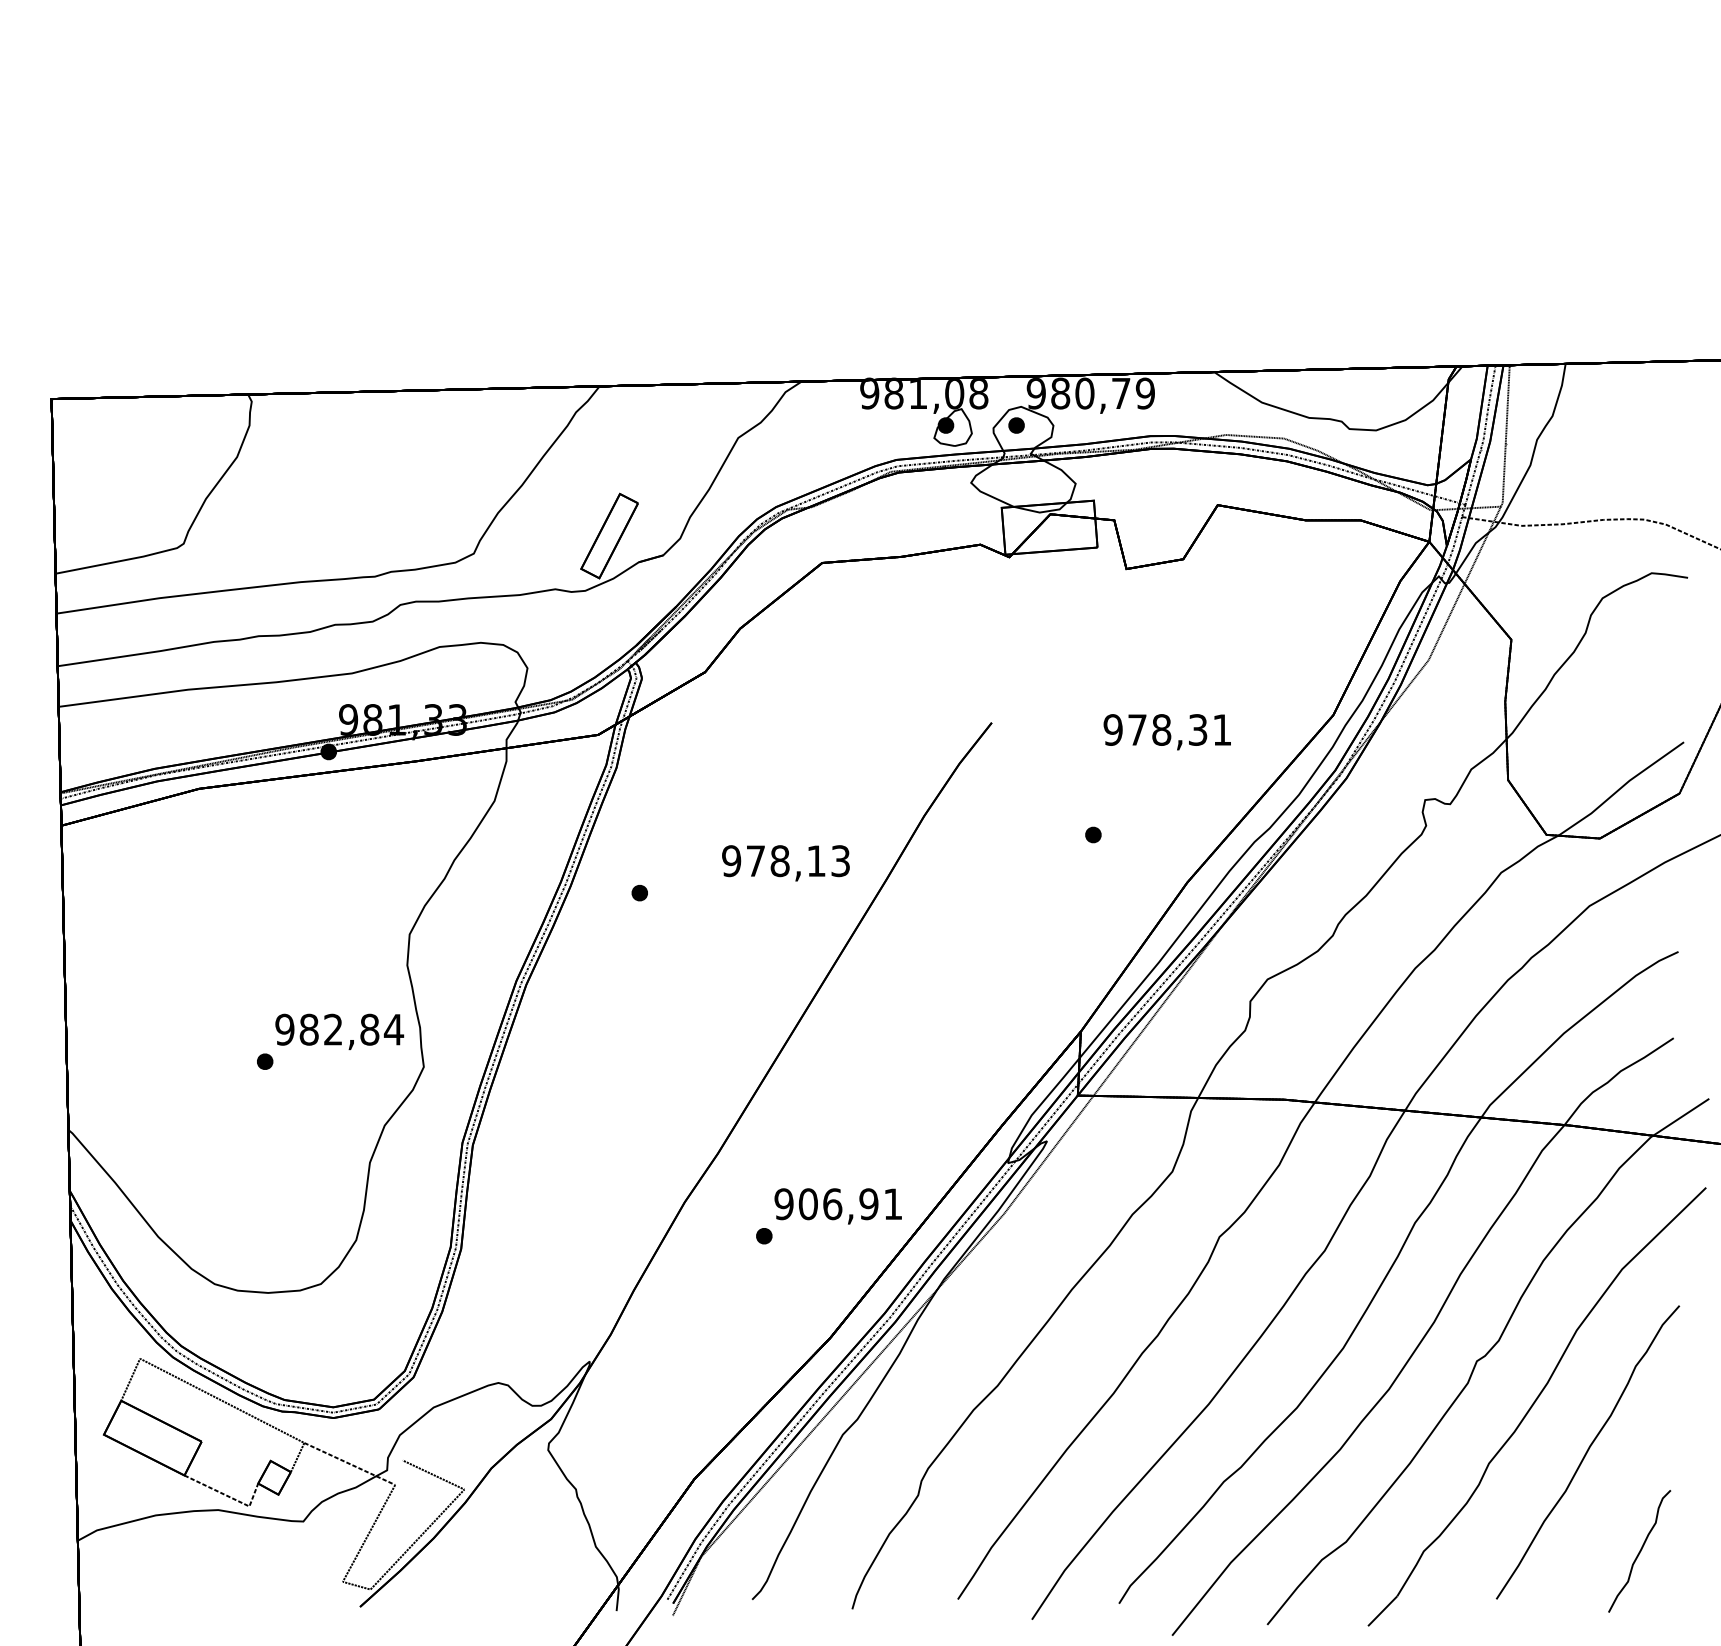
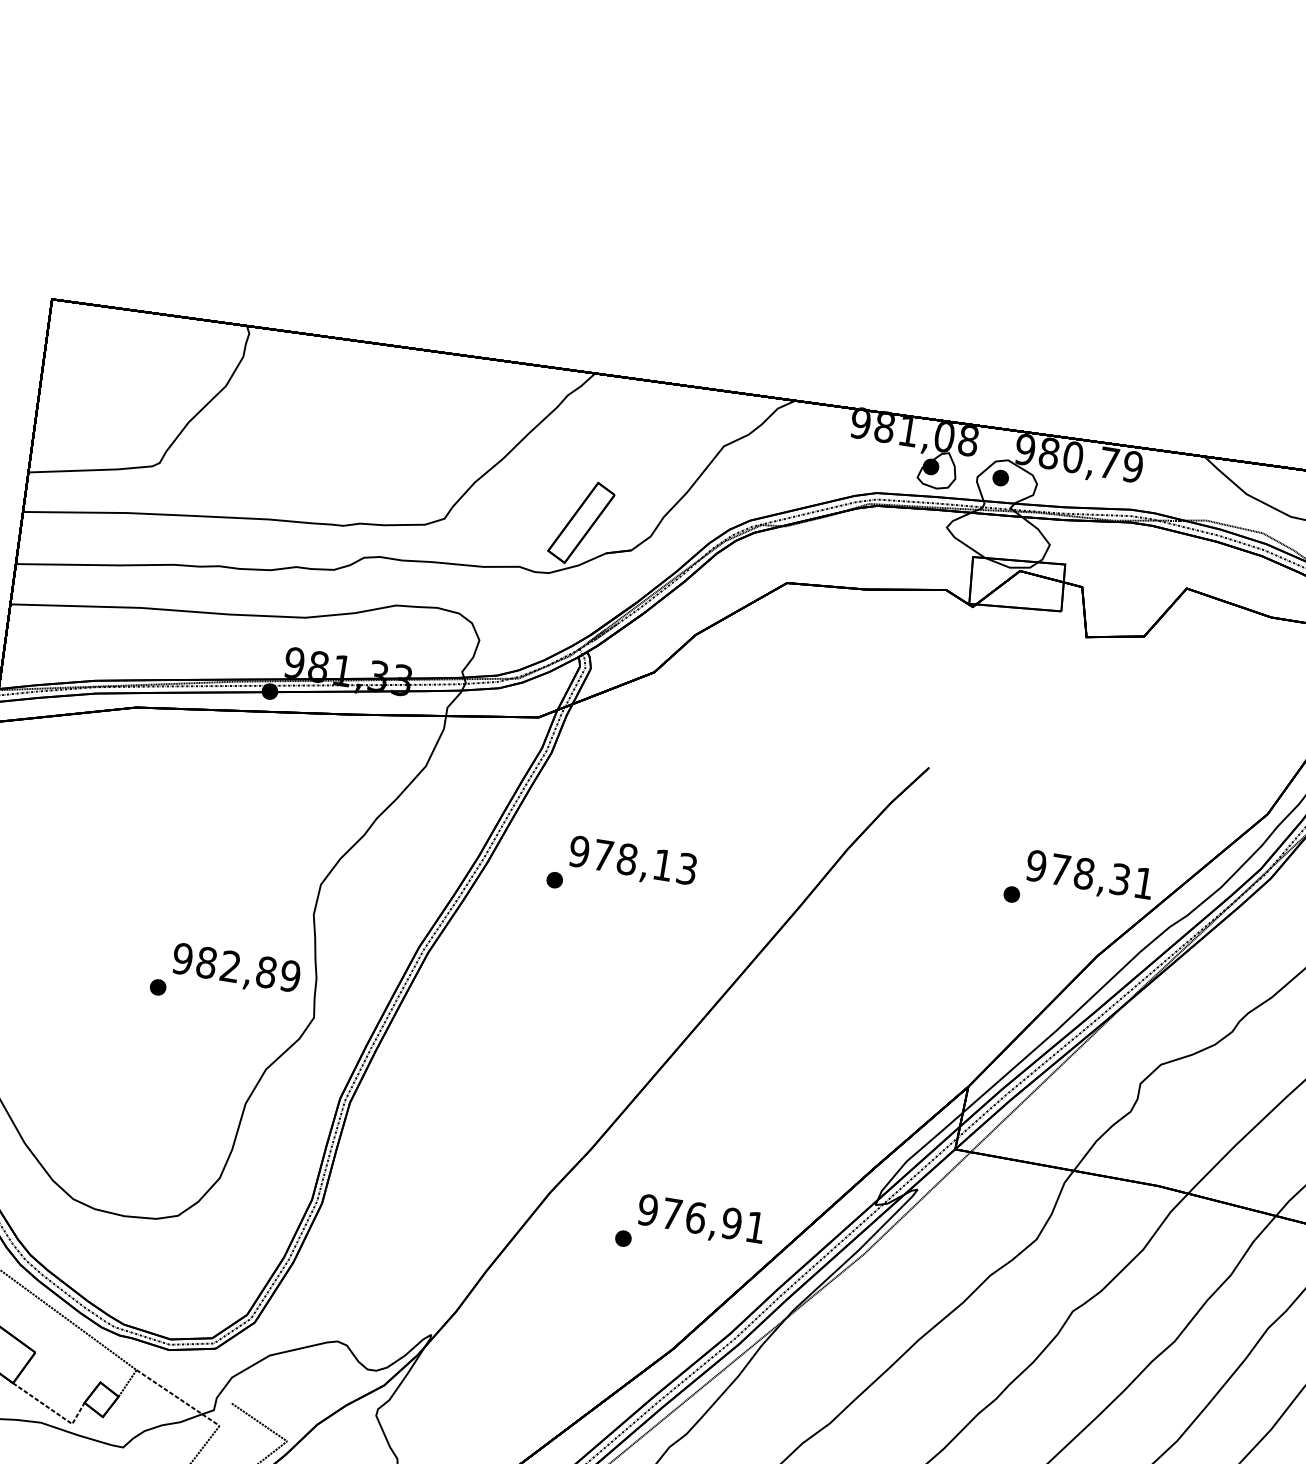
text: (1166, 732) -> (1088, 876), moved
text: (785, 863) -> (632, 862), moved
text: (393, 1029) -> (289, 975), 982,84 -> 982,89
text: (807, 1204) -> (671, 1214), 906,91 -> 976,91

